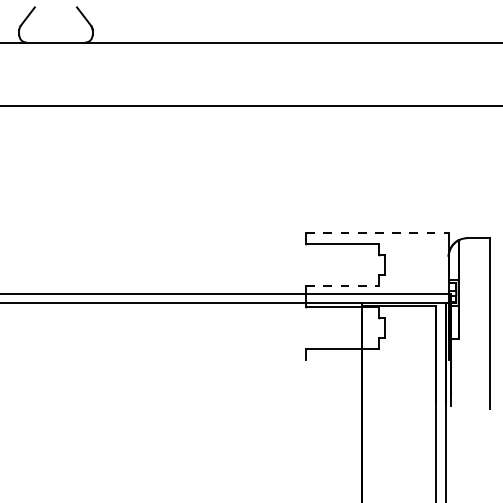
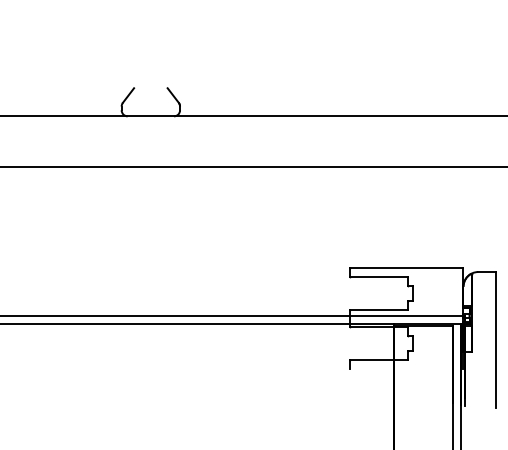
line: (377, 233) -> (406, 268), dashed -> solid
line: (341, 285) -> (378, 309), dashed -> solid

